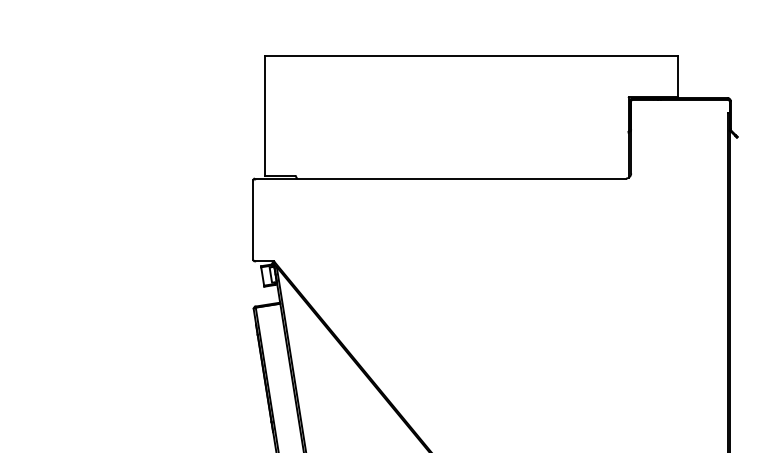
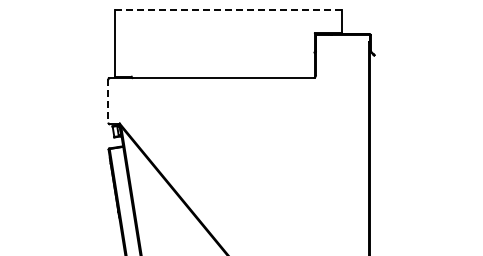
line: (471, 55) -> (228, 10), solid -> dashed
line: (253, 219) -> (108, 100), solid -> dashed

